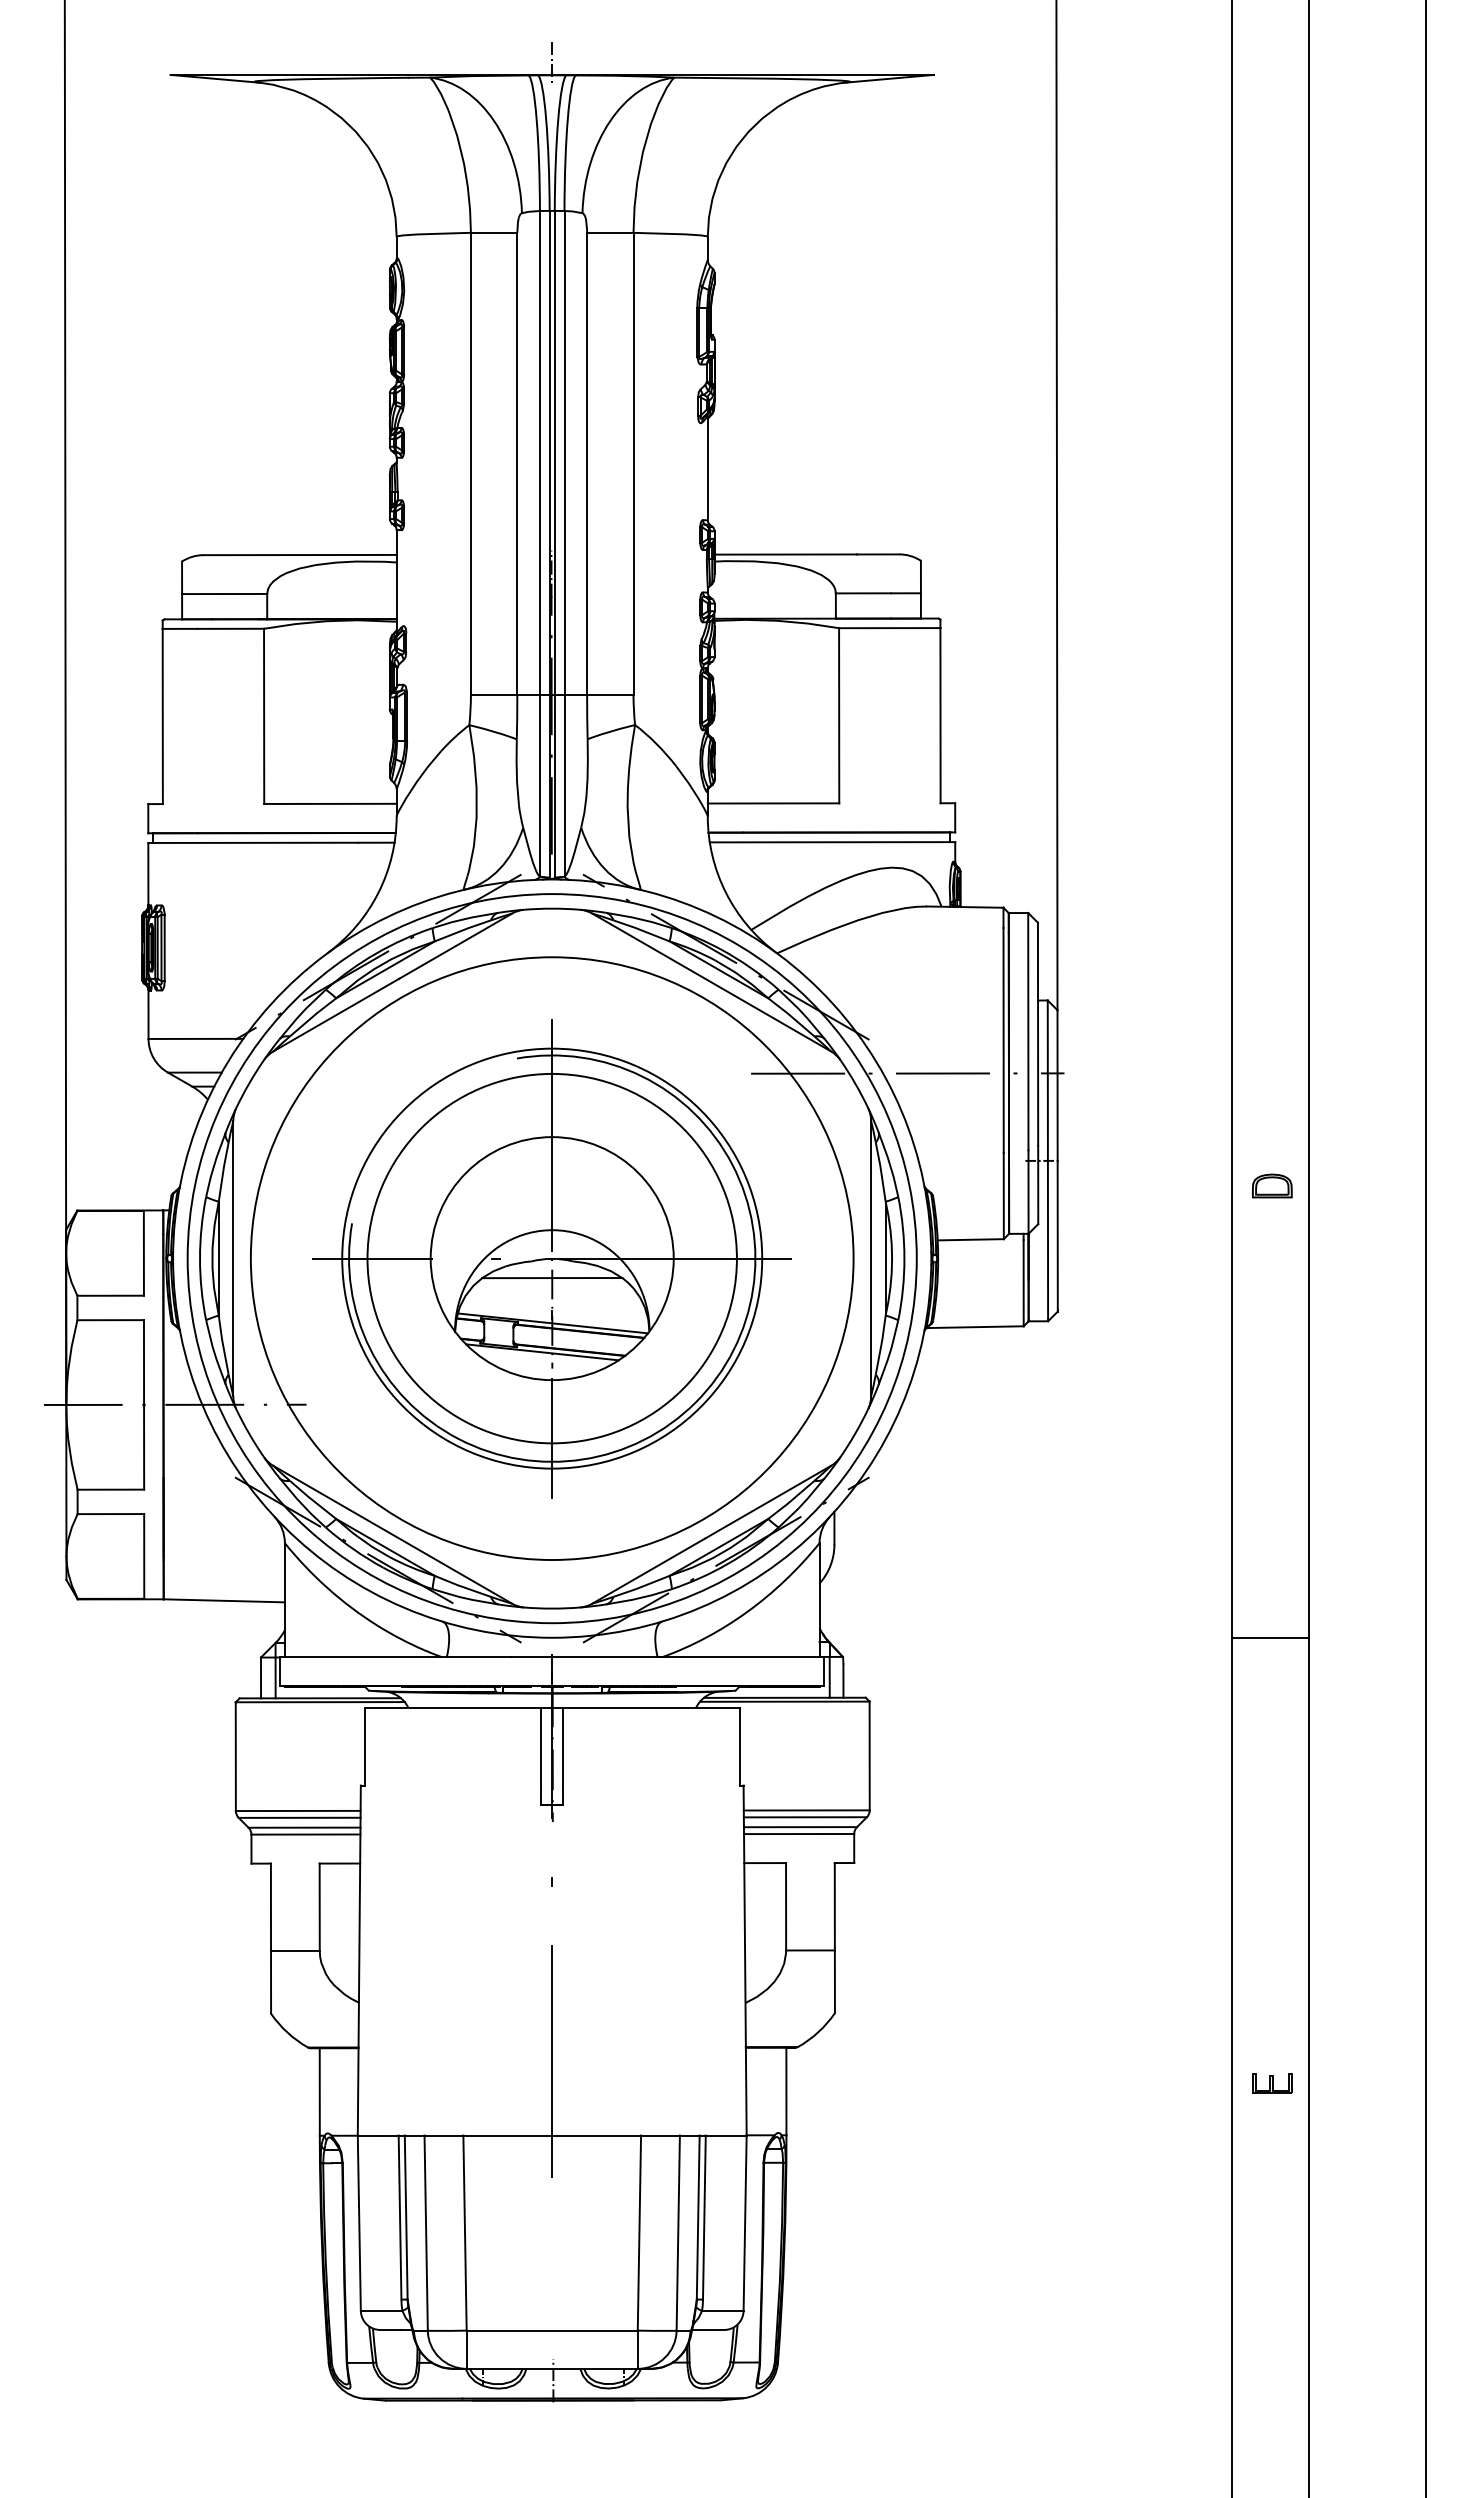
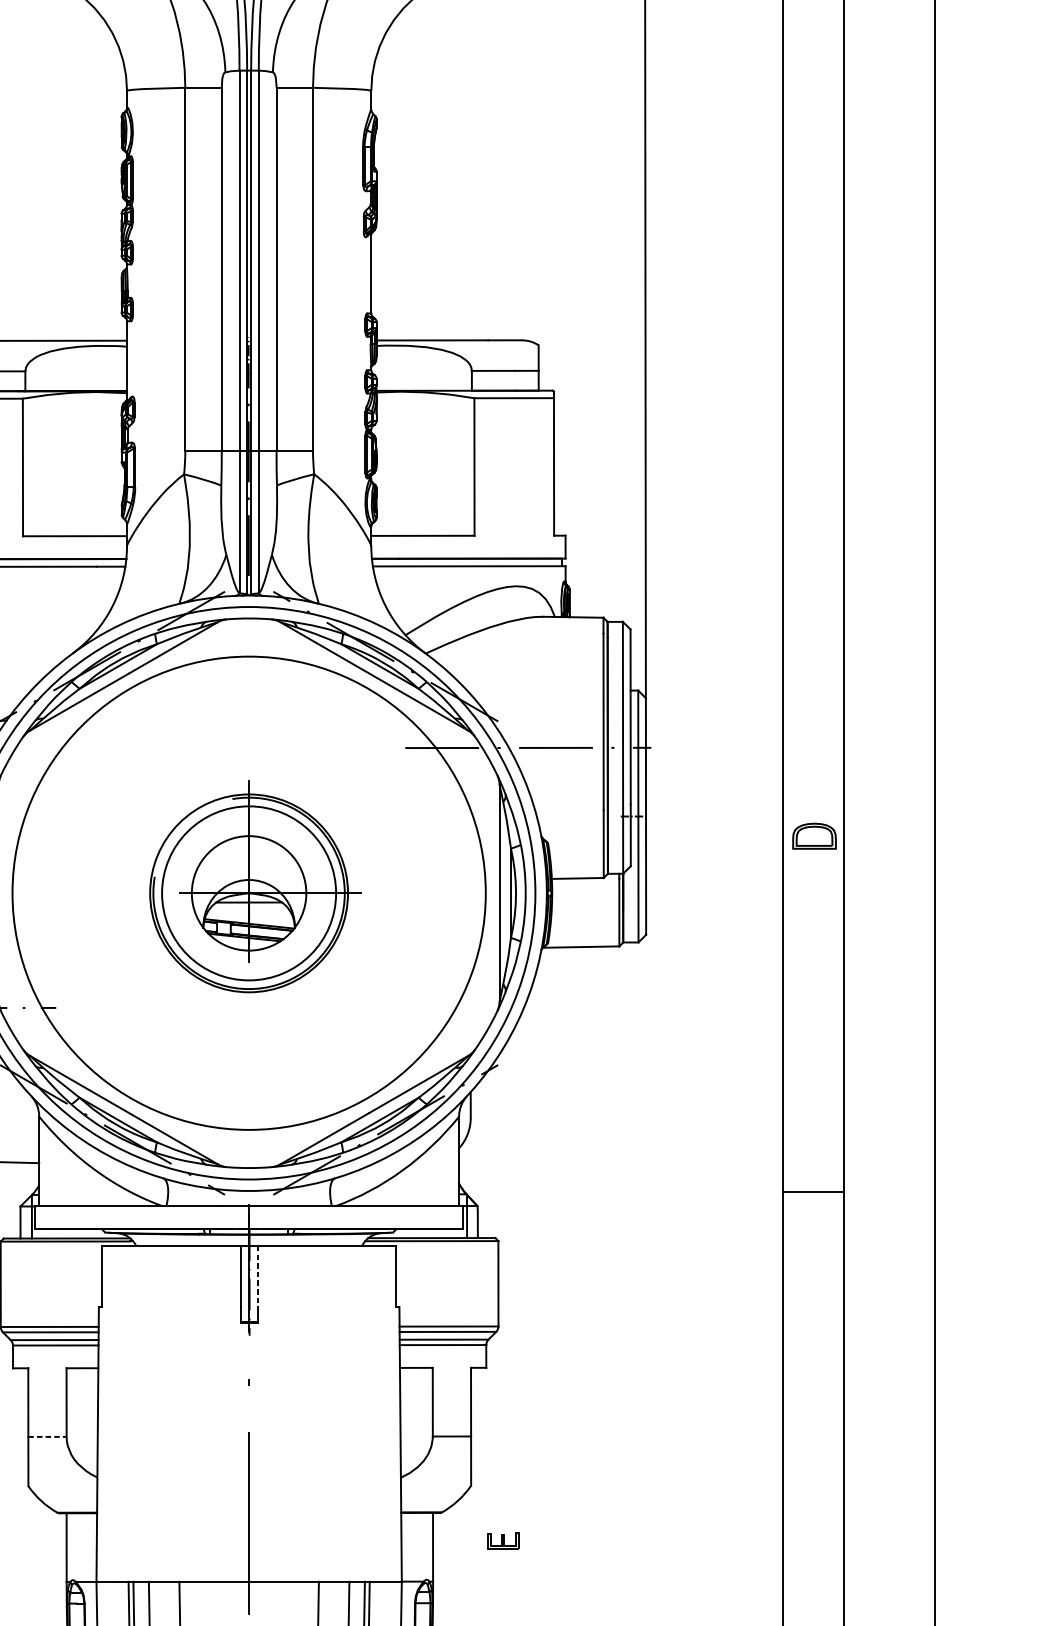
part: (1272, 1185) -> (814, 835), size x1.4
part: (551, 1258) -> (248, 893), size x0.6
line: (563, 1746) -> (258, 1276), solid -> dashed
line: (295, 1951) -> (47, 1437), solid -> dashed
part: (1272, 2083) -> (503, 1540), moved

